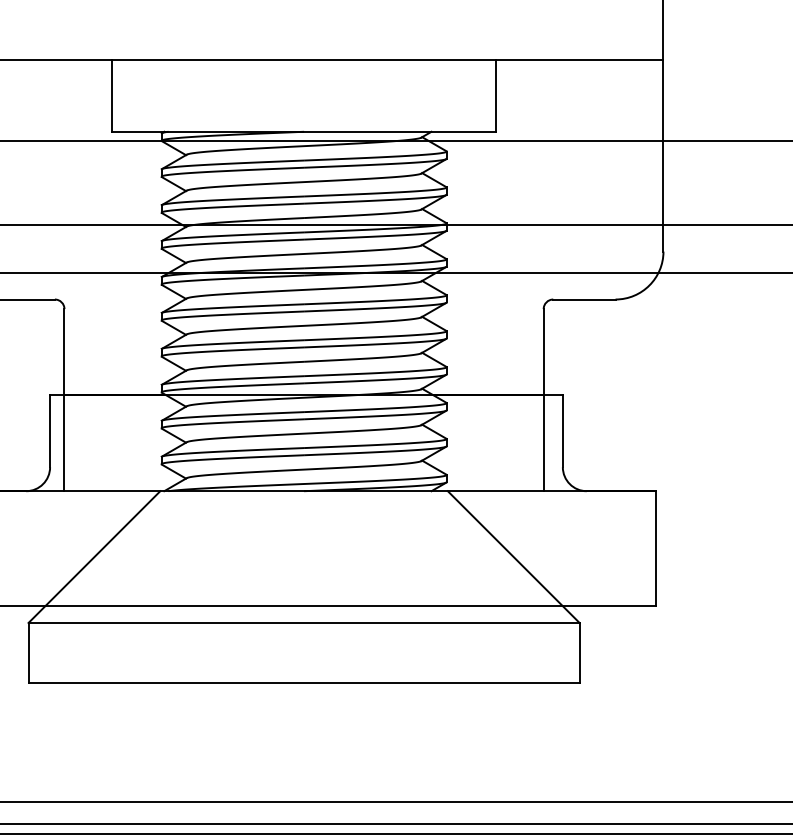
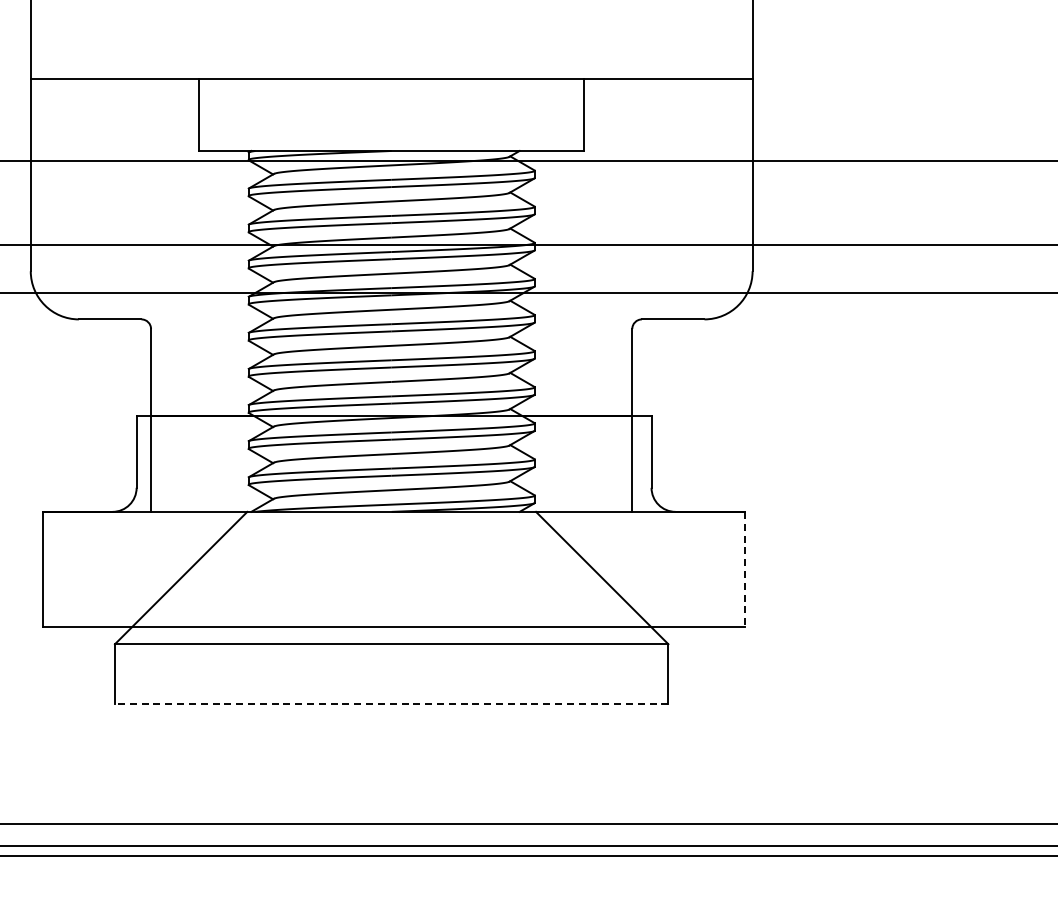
line: (656, 548) -> (745, 569), solid -> dashed
line: (303, 683) -> (391, 704), solid -> dashed

